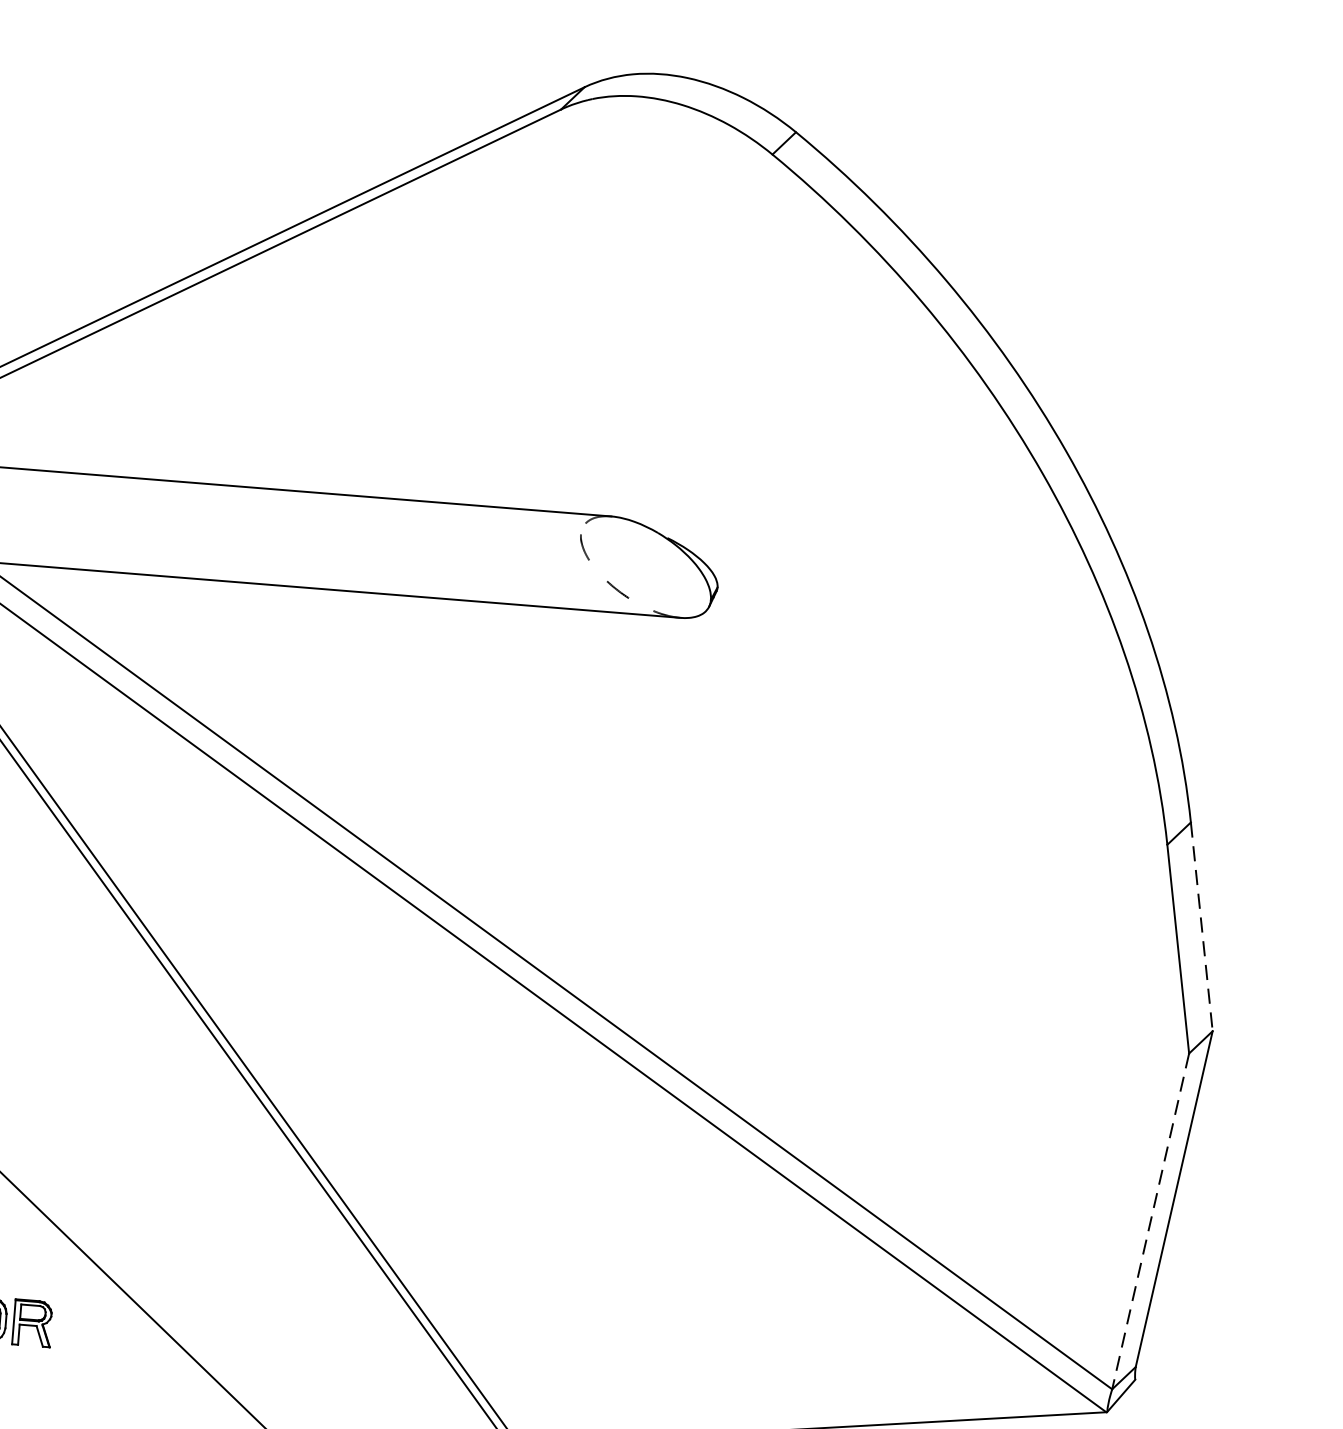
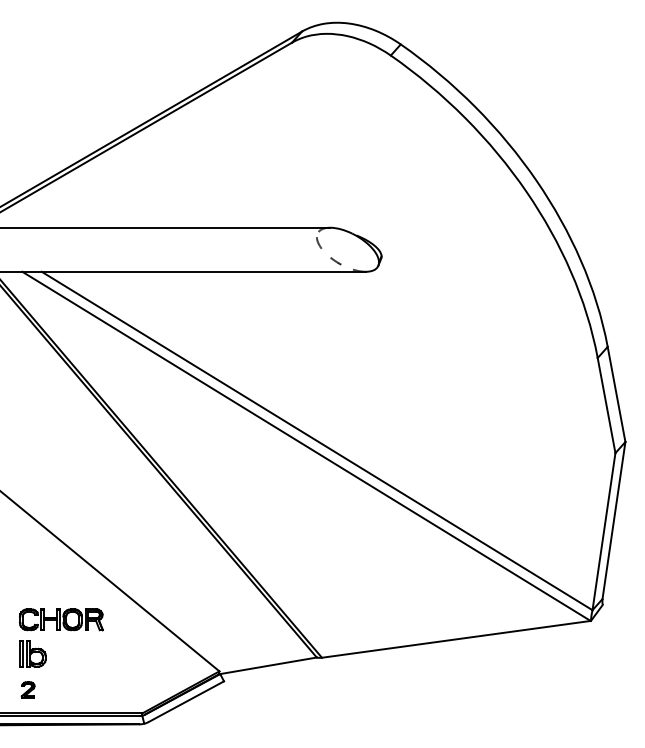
line: (1201, 926) -> (616, 394), dashed -> solid
line: (1149, 1223) -> (603, 532), dashed -> solid

